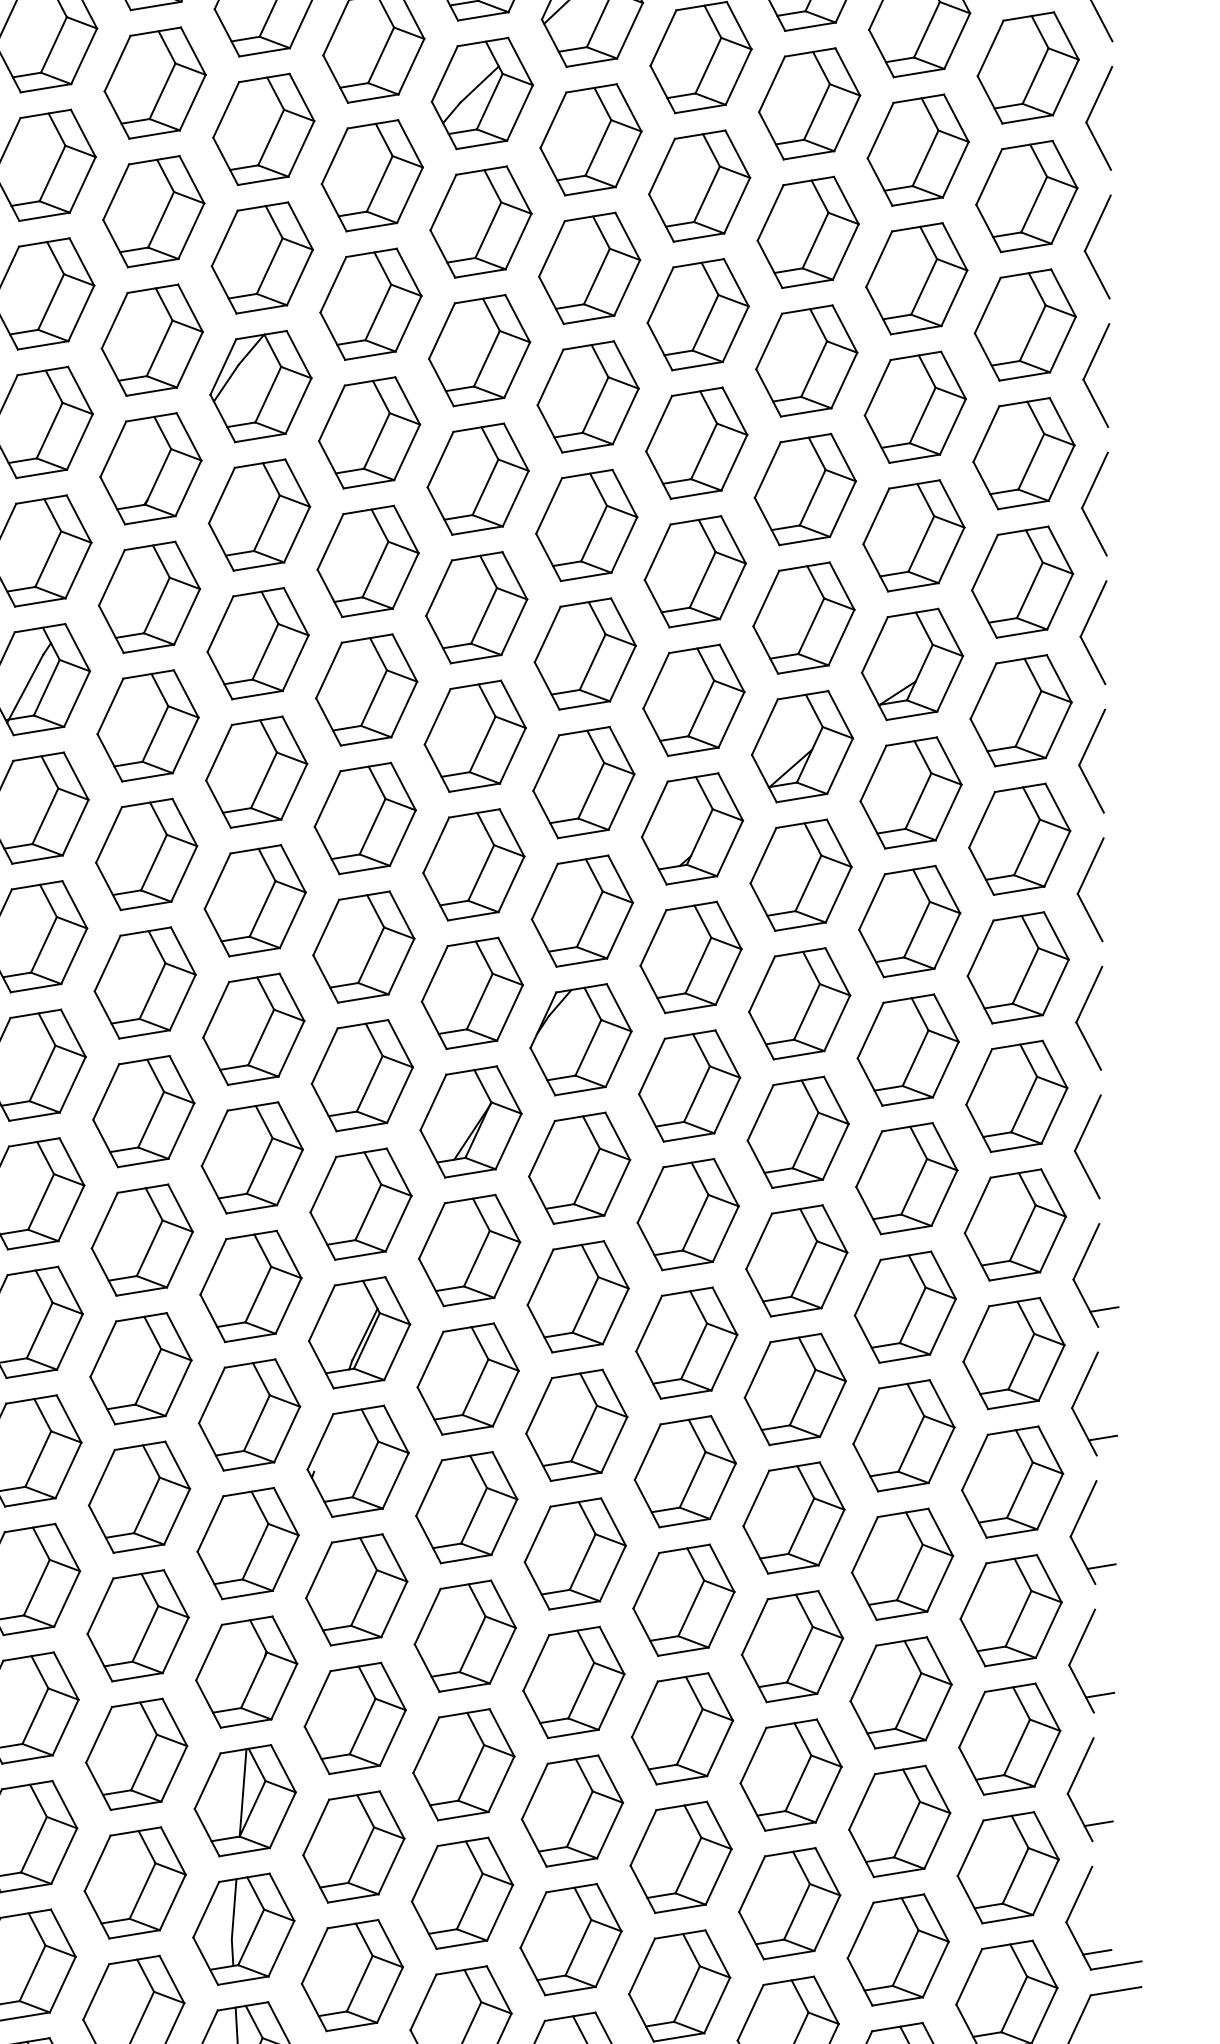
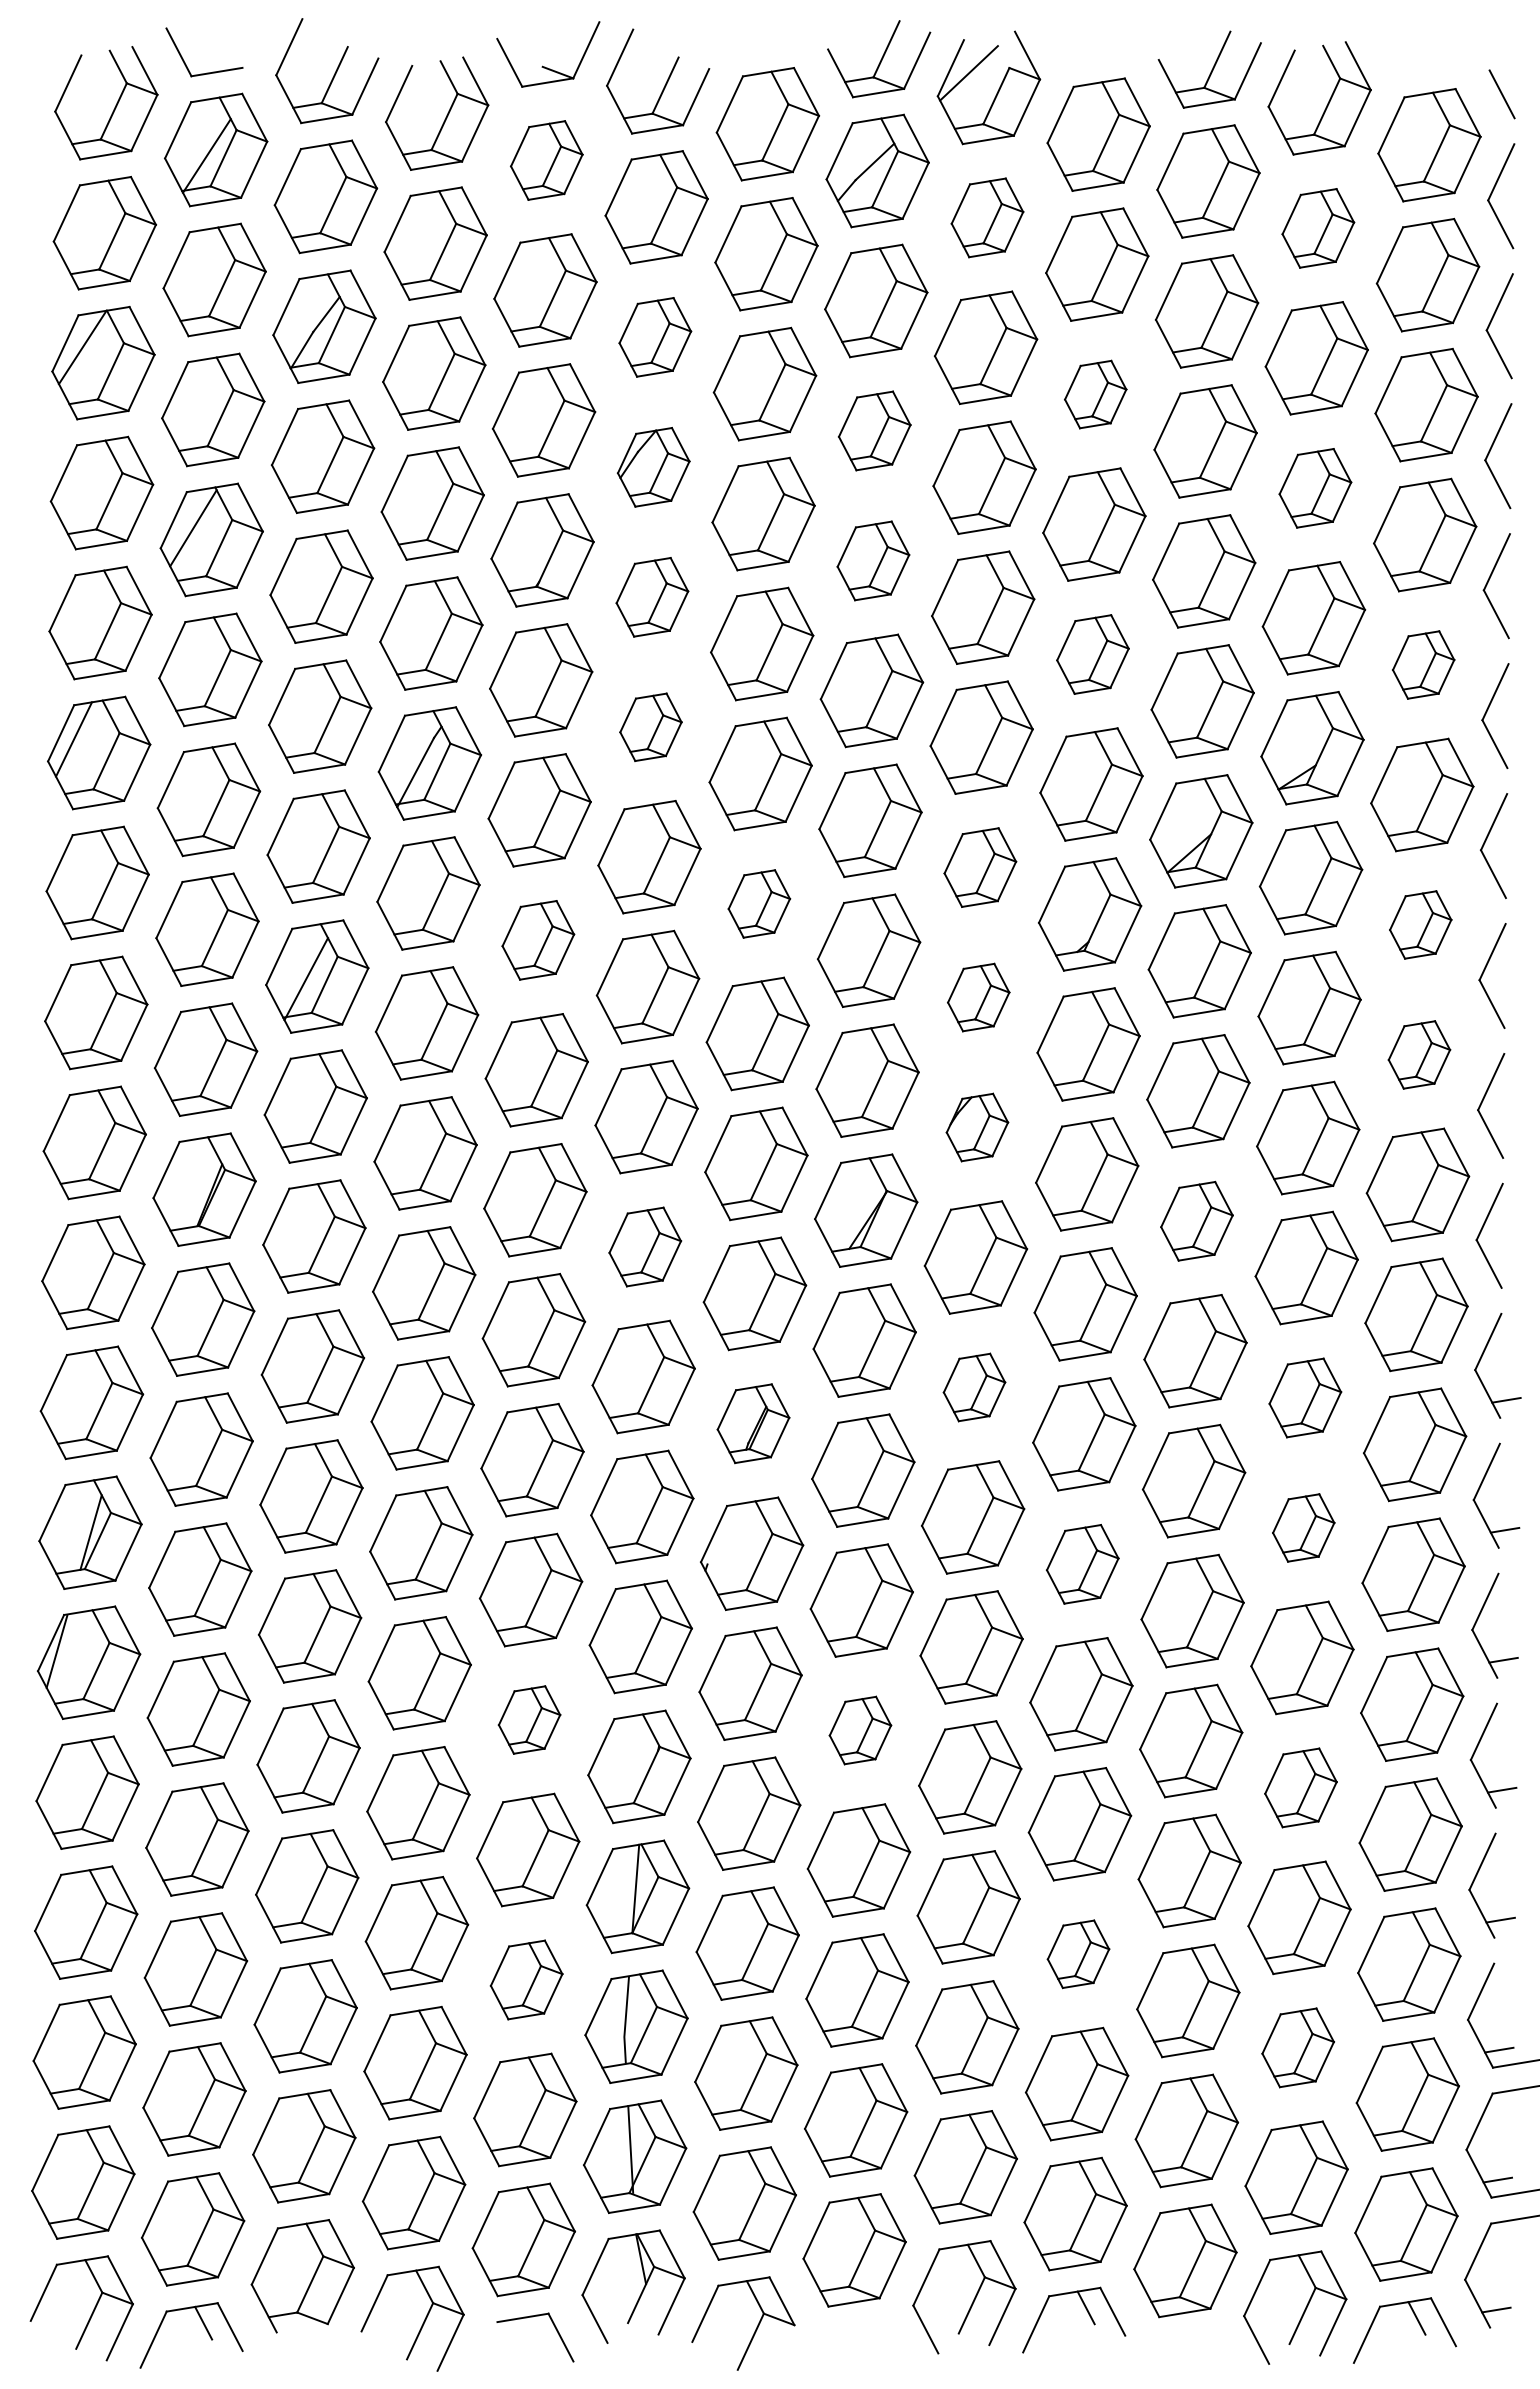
part: (154, 83) -> (546, 160), size x0.7
part: (591, 139) -> (987, 217), size x0.7
part: (918, 150) -> (1318, 228), size x0.7
part: (262, 258) -> (655, 337), size x0.7
part: (697, 314) -> (1095, 394), size x0.6
part: (479, 350) -> (874, 430), size x0.7
part: (260, 386) -> (653, 467), size x0.7
part: (915, 407) -> (1315, 488), size x0.7
part: (478, 478) -> (873, 560), size x0.7
part: (259, 515) -> (652, 597), size x0.7
part: (694, 571) -> (1092, 654), size x0.7
part: (1022, 581) -> (1423, 664), size x0.6
part: (257, 643) -> (650, 727), size x0.6
part: (584, 782) -> (980, 867), size x0.7
part: (365, 818) -> (759, 903), size x0.6
part: (1019, 838) -> (1420, 924), size x0.6
part: (146, 854) -> (538, 940), size x0.7
part: (582, 911) -> (978, 997), size x0.6
part: (1018, 967) -> (1419, 1054), size x0.6
part: (581, 1039) -> (977, 1127), size x0.6
part: (797, 1132) -> (1196, 1221), size x0.7
part: (252, 1157) -> (645, 1246), size x0.7
part: (578, 1296) -> (974, 1387), size x0.6
part: (905, 1306) -> (1305, 1397), size x0.7
part: (359, 1332) -> (753, 1423), size x0.7
part: (903, 1435) -> (1303, 1527), size x0.6
part: (685, 1471) -> (1082, 1564), size x0.7
part: (137, 1625) -> (529, 1719), size x0.6
part: (465, 1636) -> (860, 1730), size x0.6
part: (900, 1692) -> (1300, 1787), size x0.7
part: (681, 1857) -> (1078, 1954), size x0.6
part: (135, 1882) -> (526, 1979), size x0.7
part: (898, 1949) -> (1298, 2047), size x0.7

